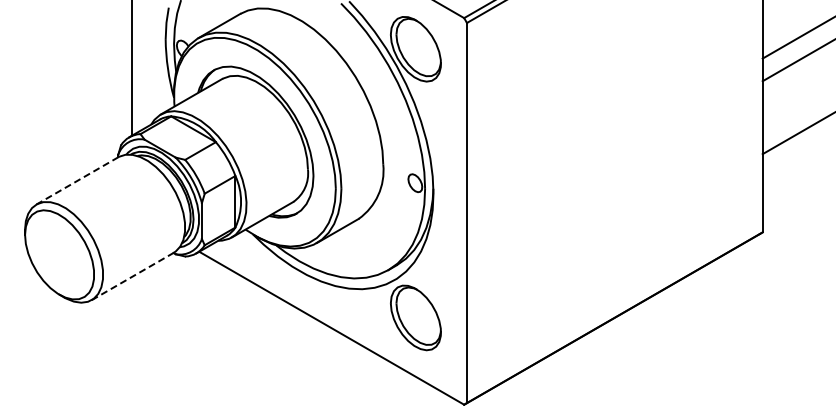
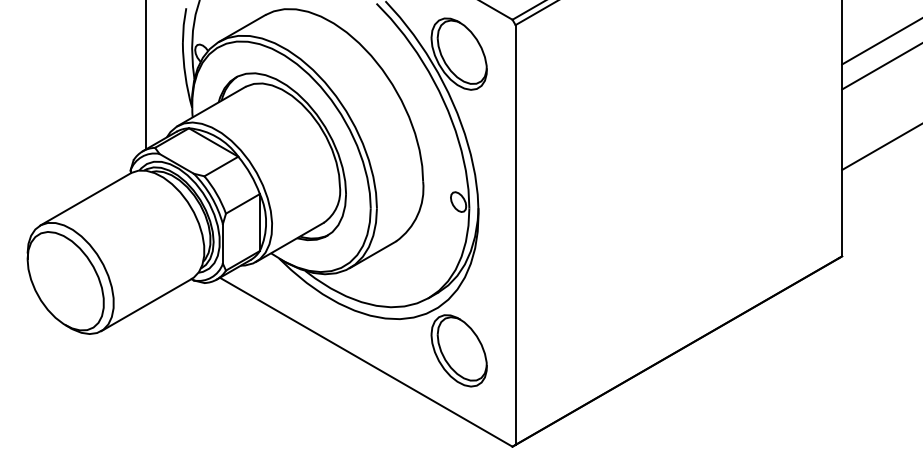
line: (77, 181) -> (85, 200), dashed -> solid
line: (133, 276) -> (147, 305), dashed -> solid

